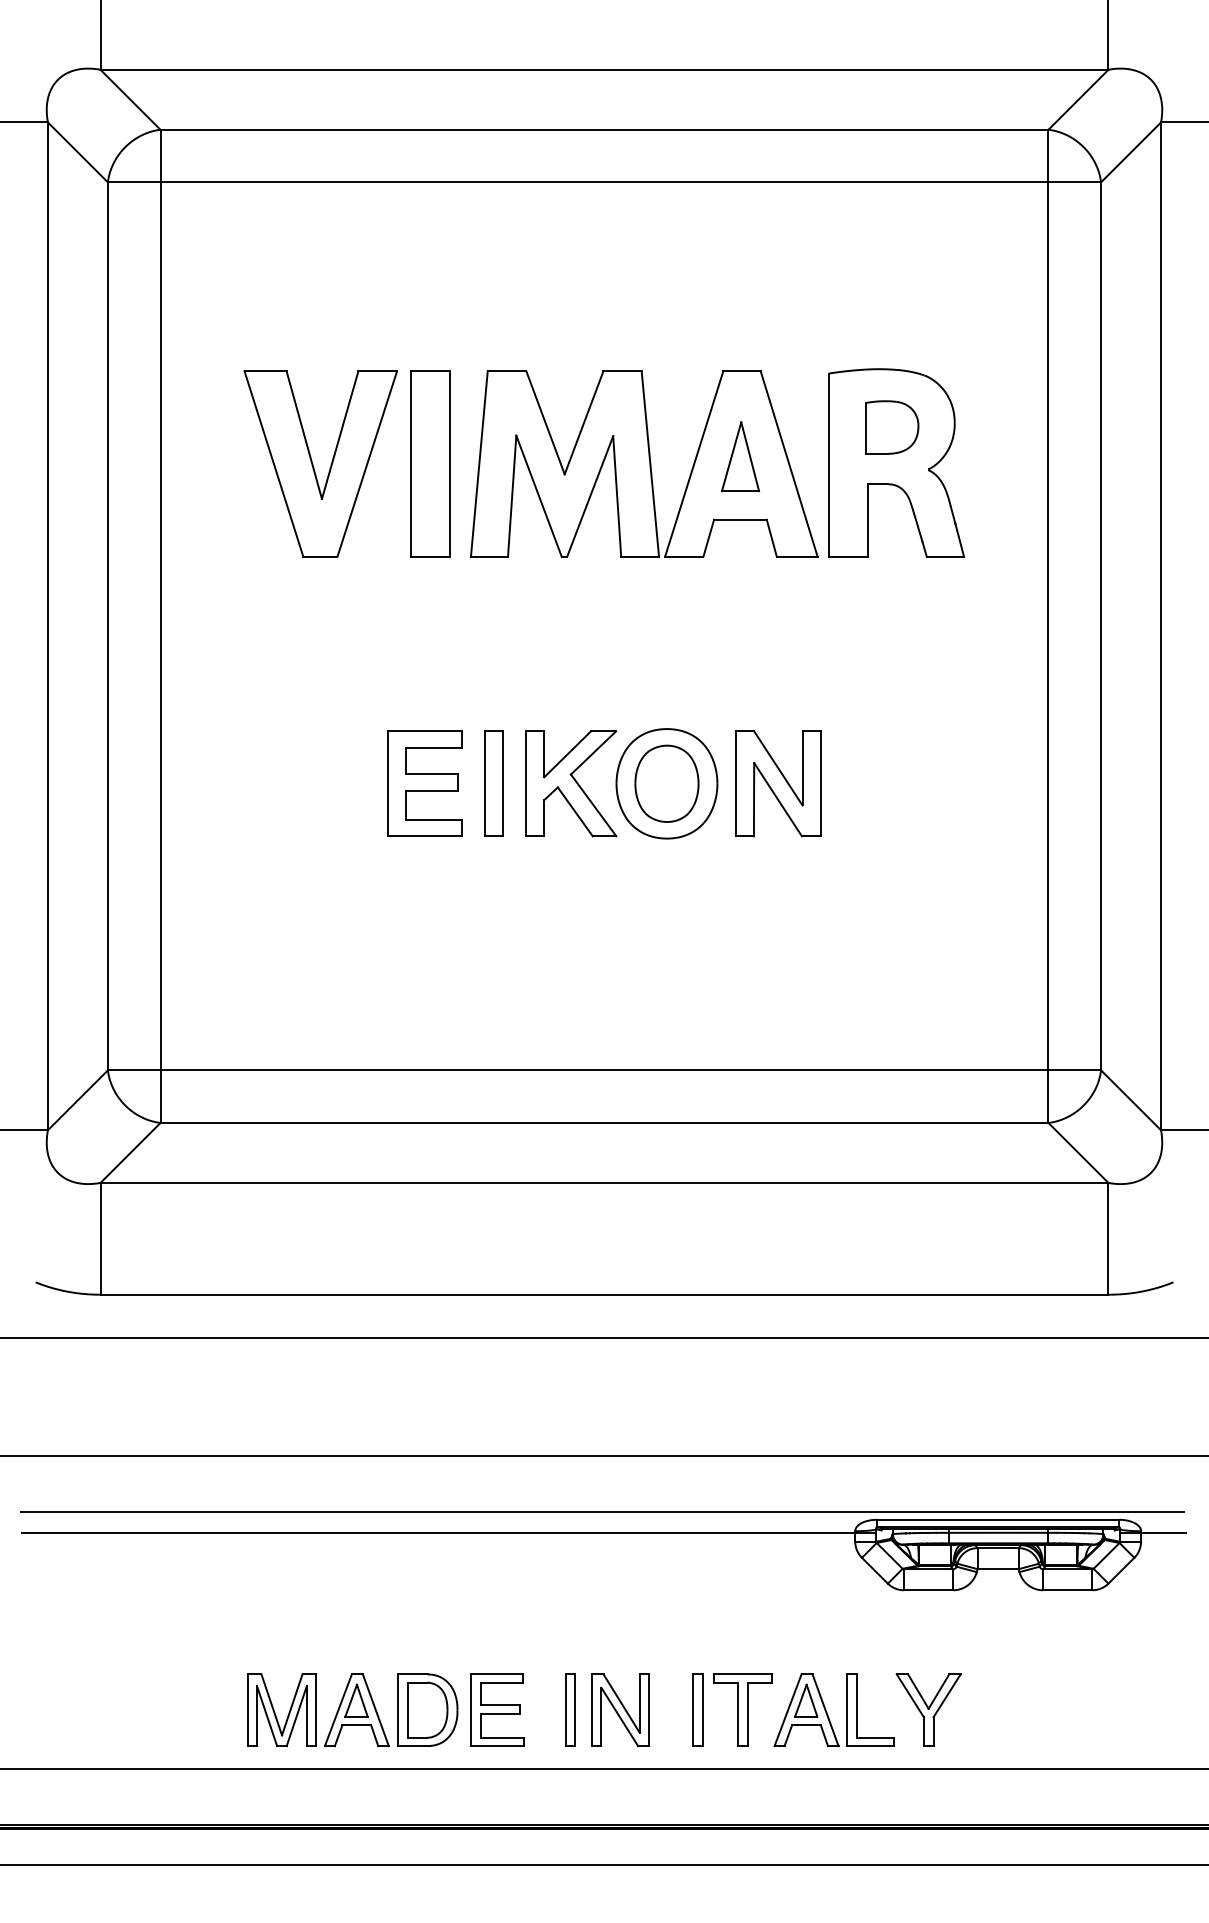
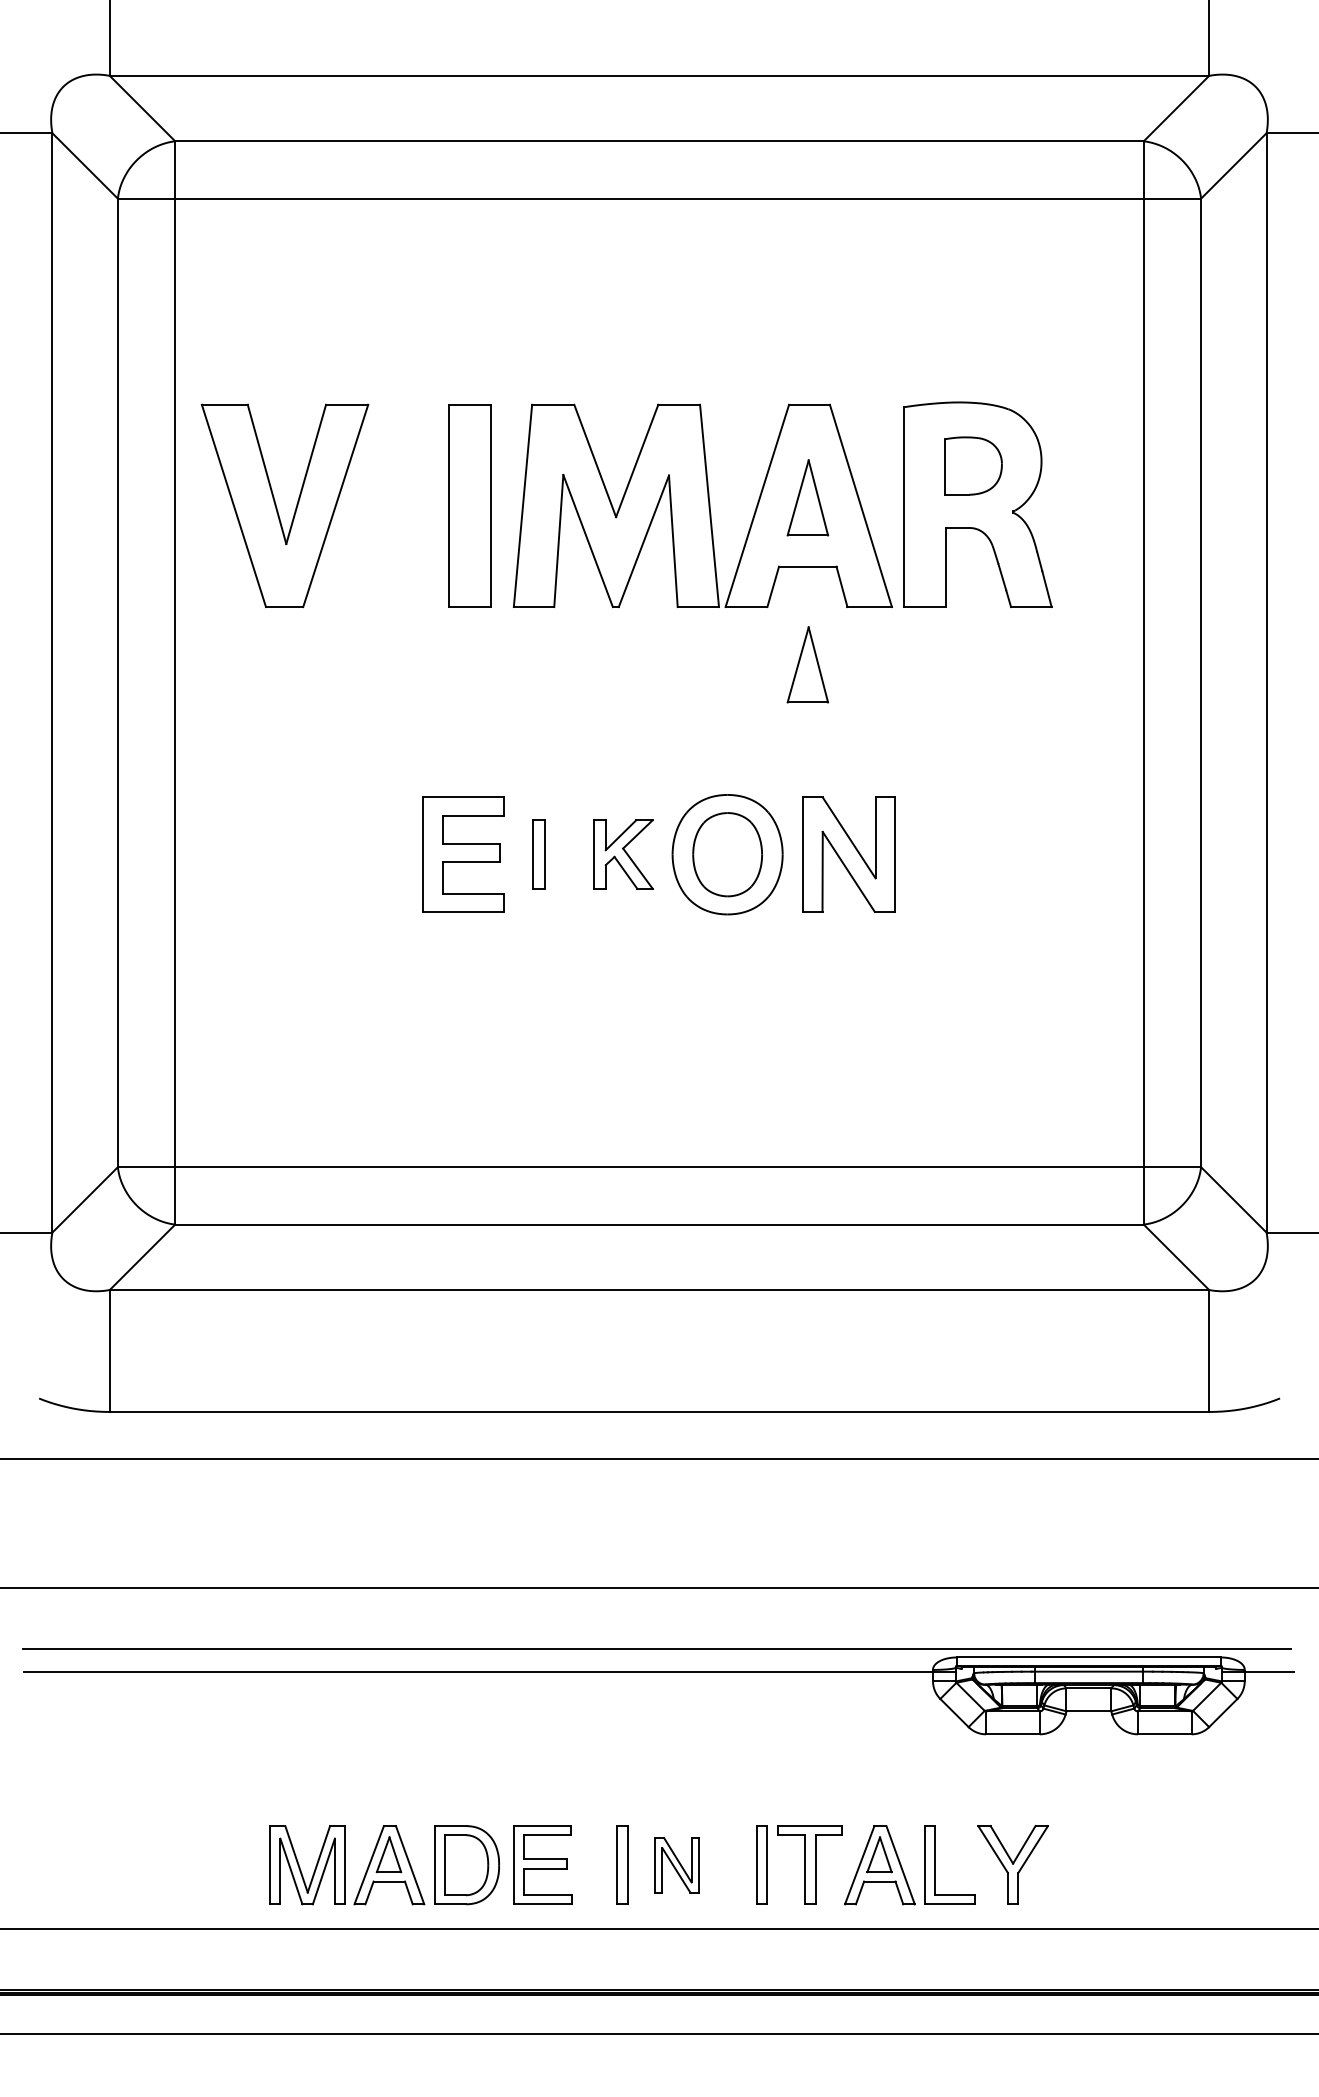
part: (313, 465) -> (277, 507), moved
part: (740, 609) -> (807, 664), added
part: (493, 783) -> (538, 854), size x0.6
part: (571, 783) -> (623, 854), size x0.6
part: (620, 1710) -> (676, 1865), size x0.7

